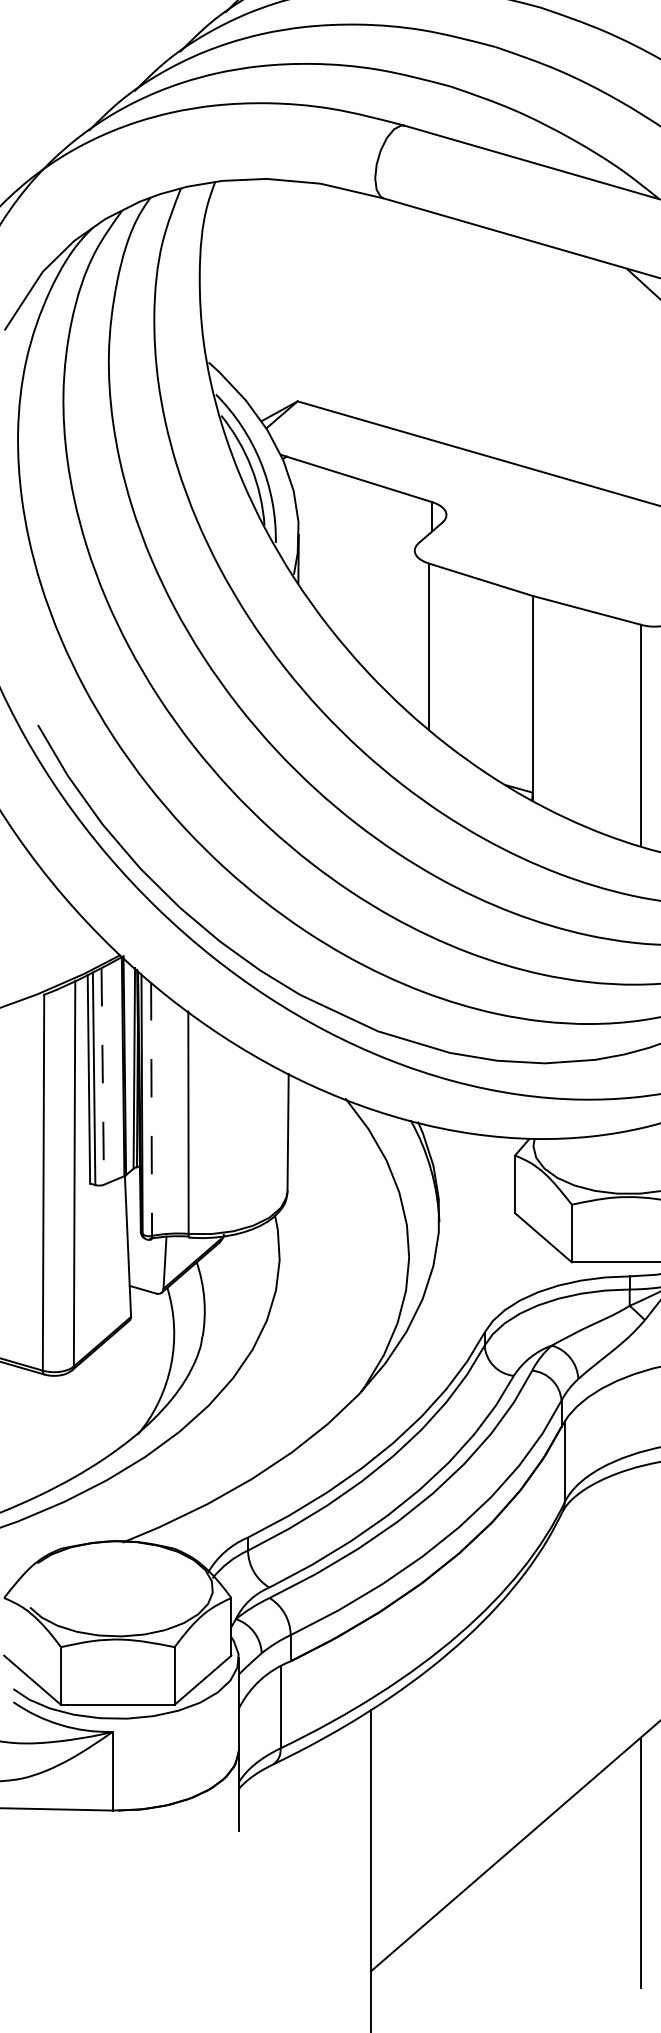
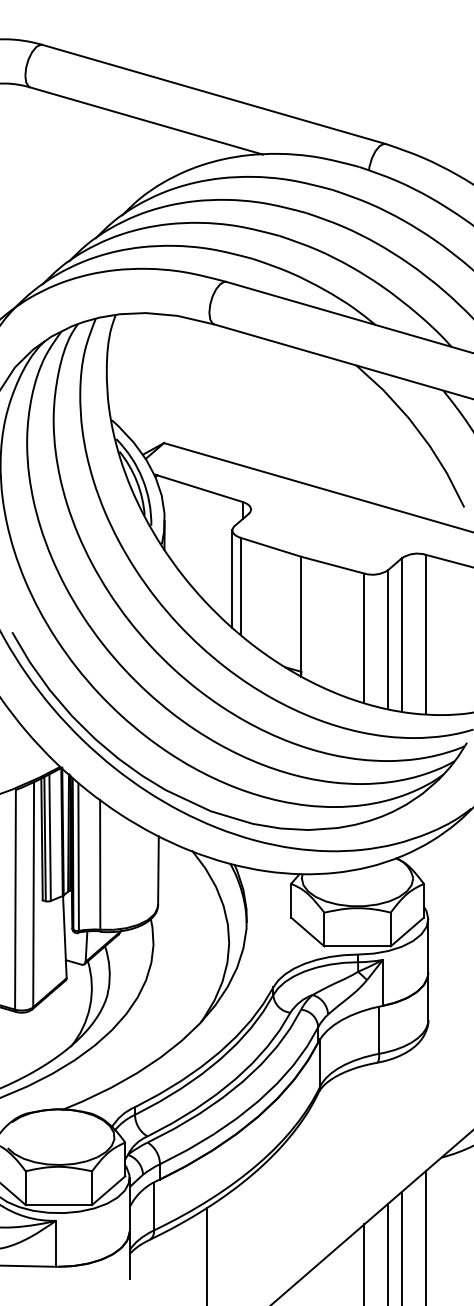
line: (414, 633) -> (232, 578), added
line: (103, 1077) -> (50, 838), dashed -> solid
line: (151, 1108) -> (78, 856), dashed -> solid

